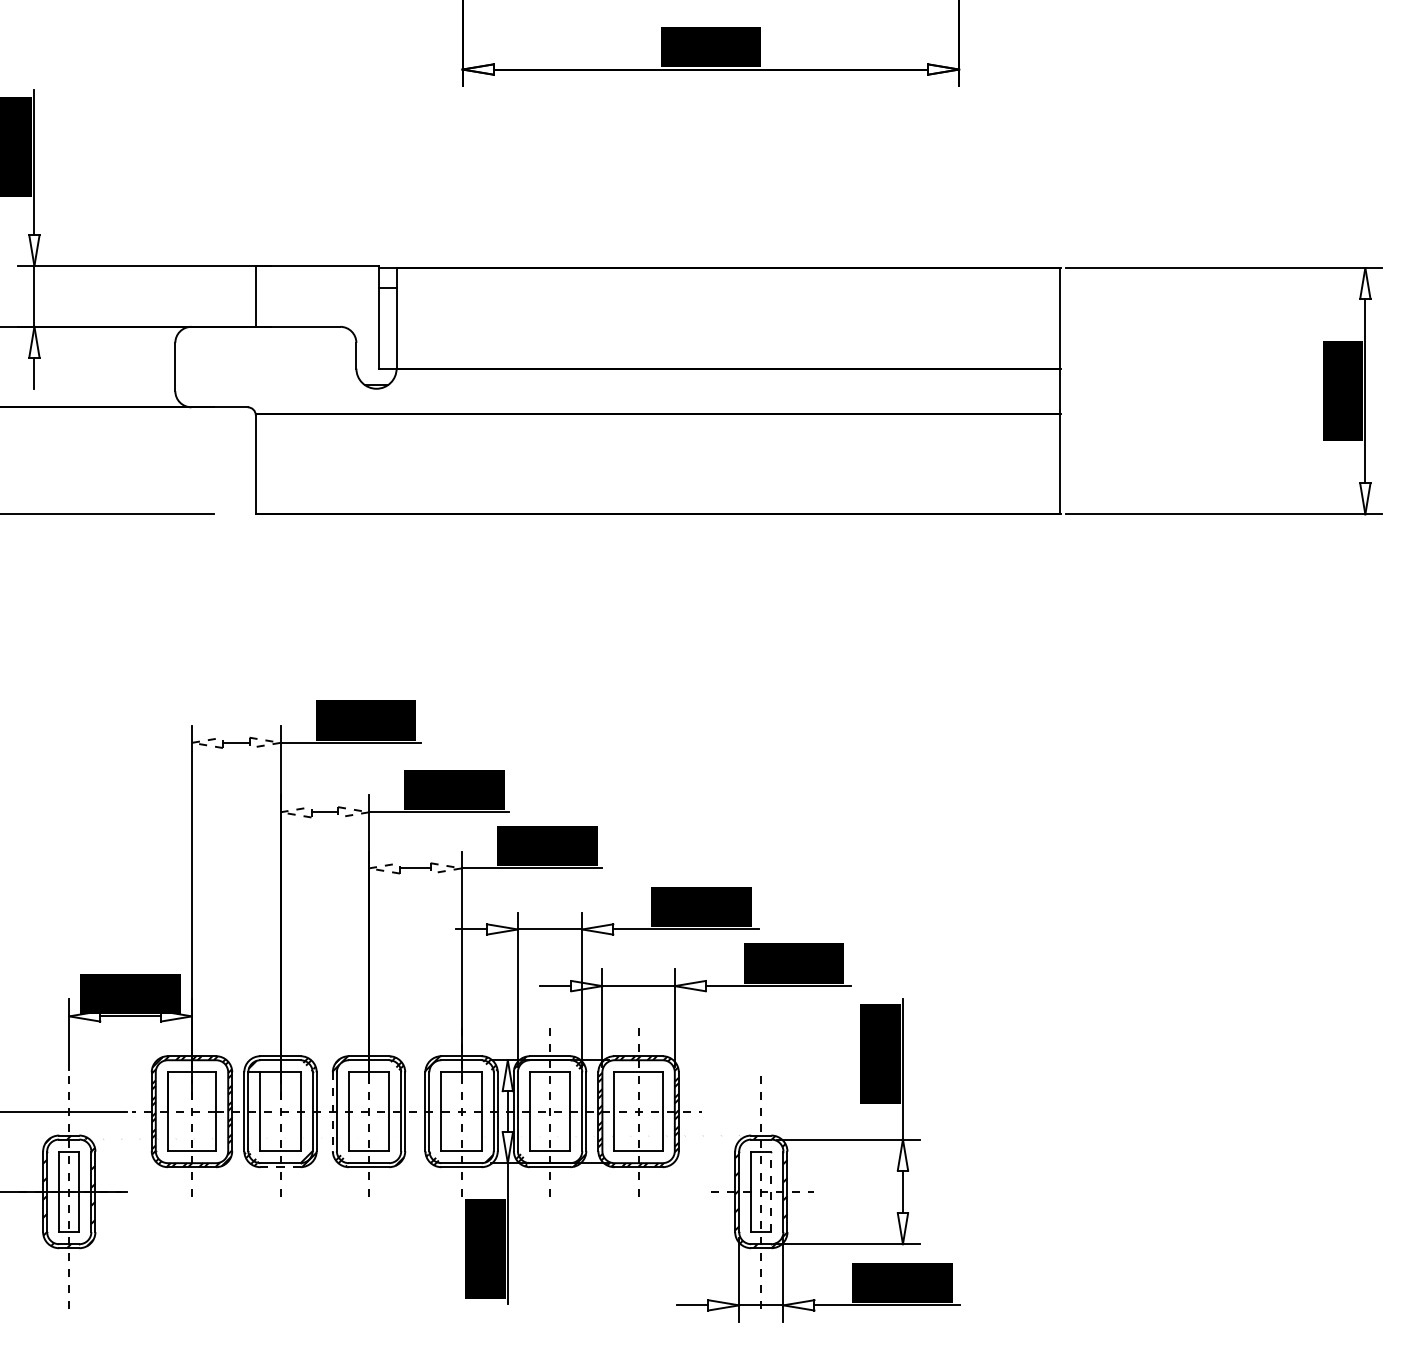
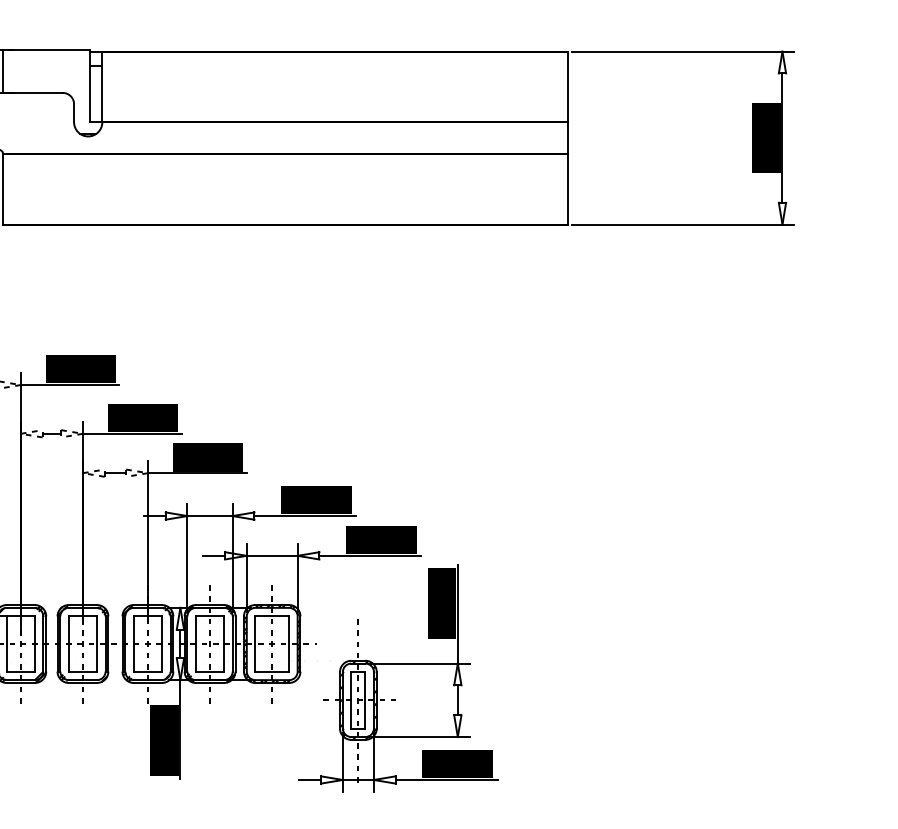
line: (332, 1112) -> (57, 644), dashed -> solid
line: (281, 1167) -> (21, 683), dashed -> solid
line: (771, 1191) -> (365, 700), dashed -> solid

